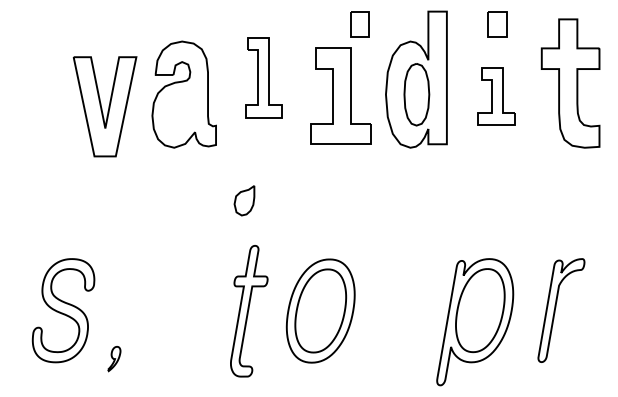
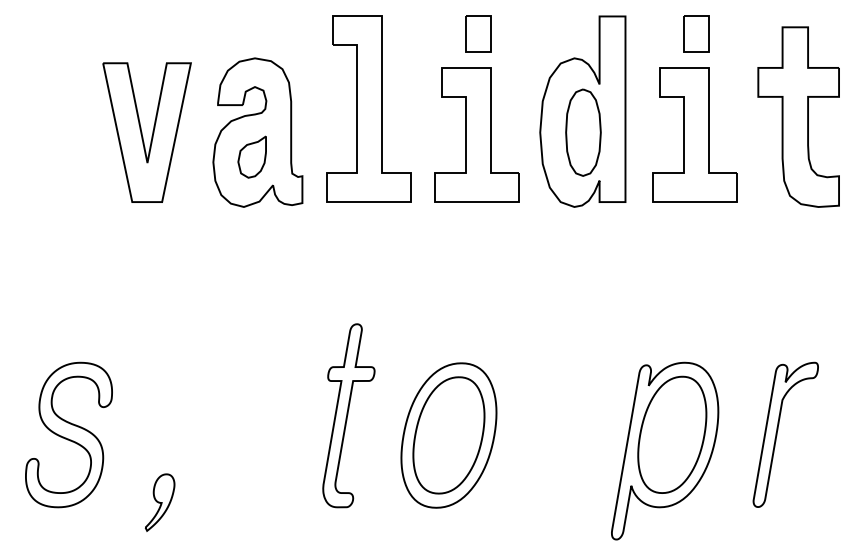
part: (359, 23) -> (478, 33), moved
part: (263, 77) -> (368, 108), size x1.67
part: (496, 95) -> (694, 134), size x1.67
part: (104, 106) -> (146, 132), moved
part: (243, 200) -> (251, 156), moved
part: (63, 310) -> (68, 434), moved
part: (248, 311) -> (348, 415), moved
part: (113, 358) -> (159, 502), size x1.67

